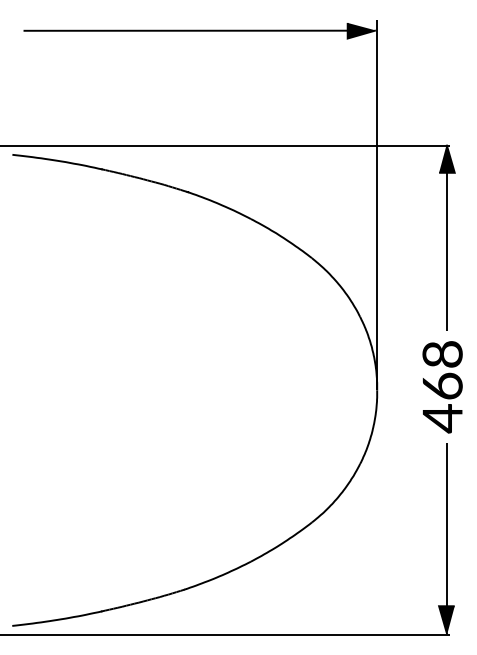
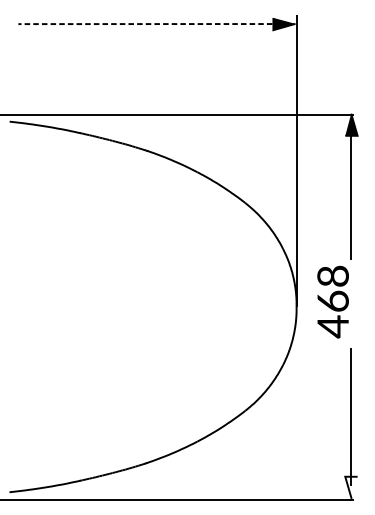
line: (190, 30) -> (149, 23), solid -> dashed
text: (442, 387) -> (333, 302), moved
fill: (446, 620) -> (351, 487), removed

